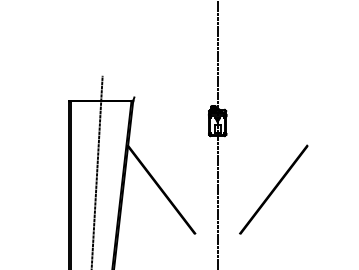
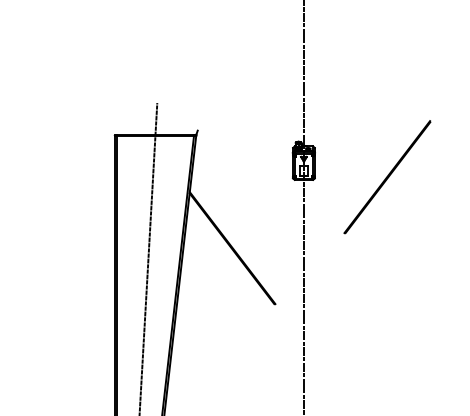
line: (273, 189) -> (387, 177), moved

